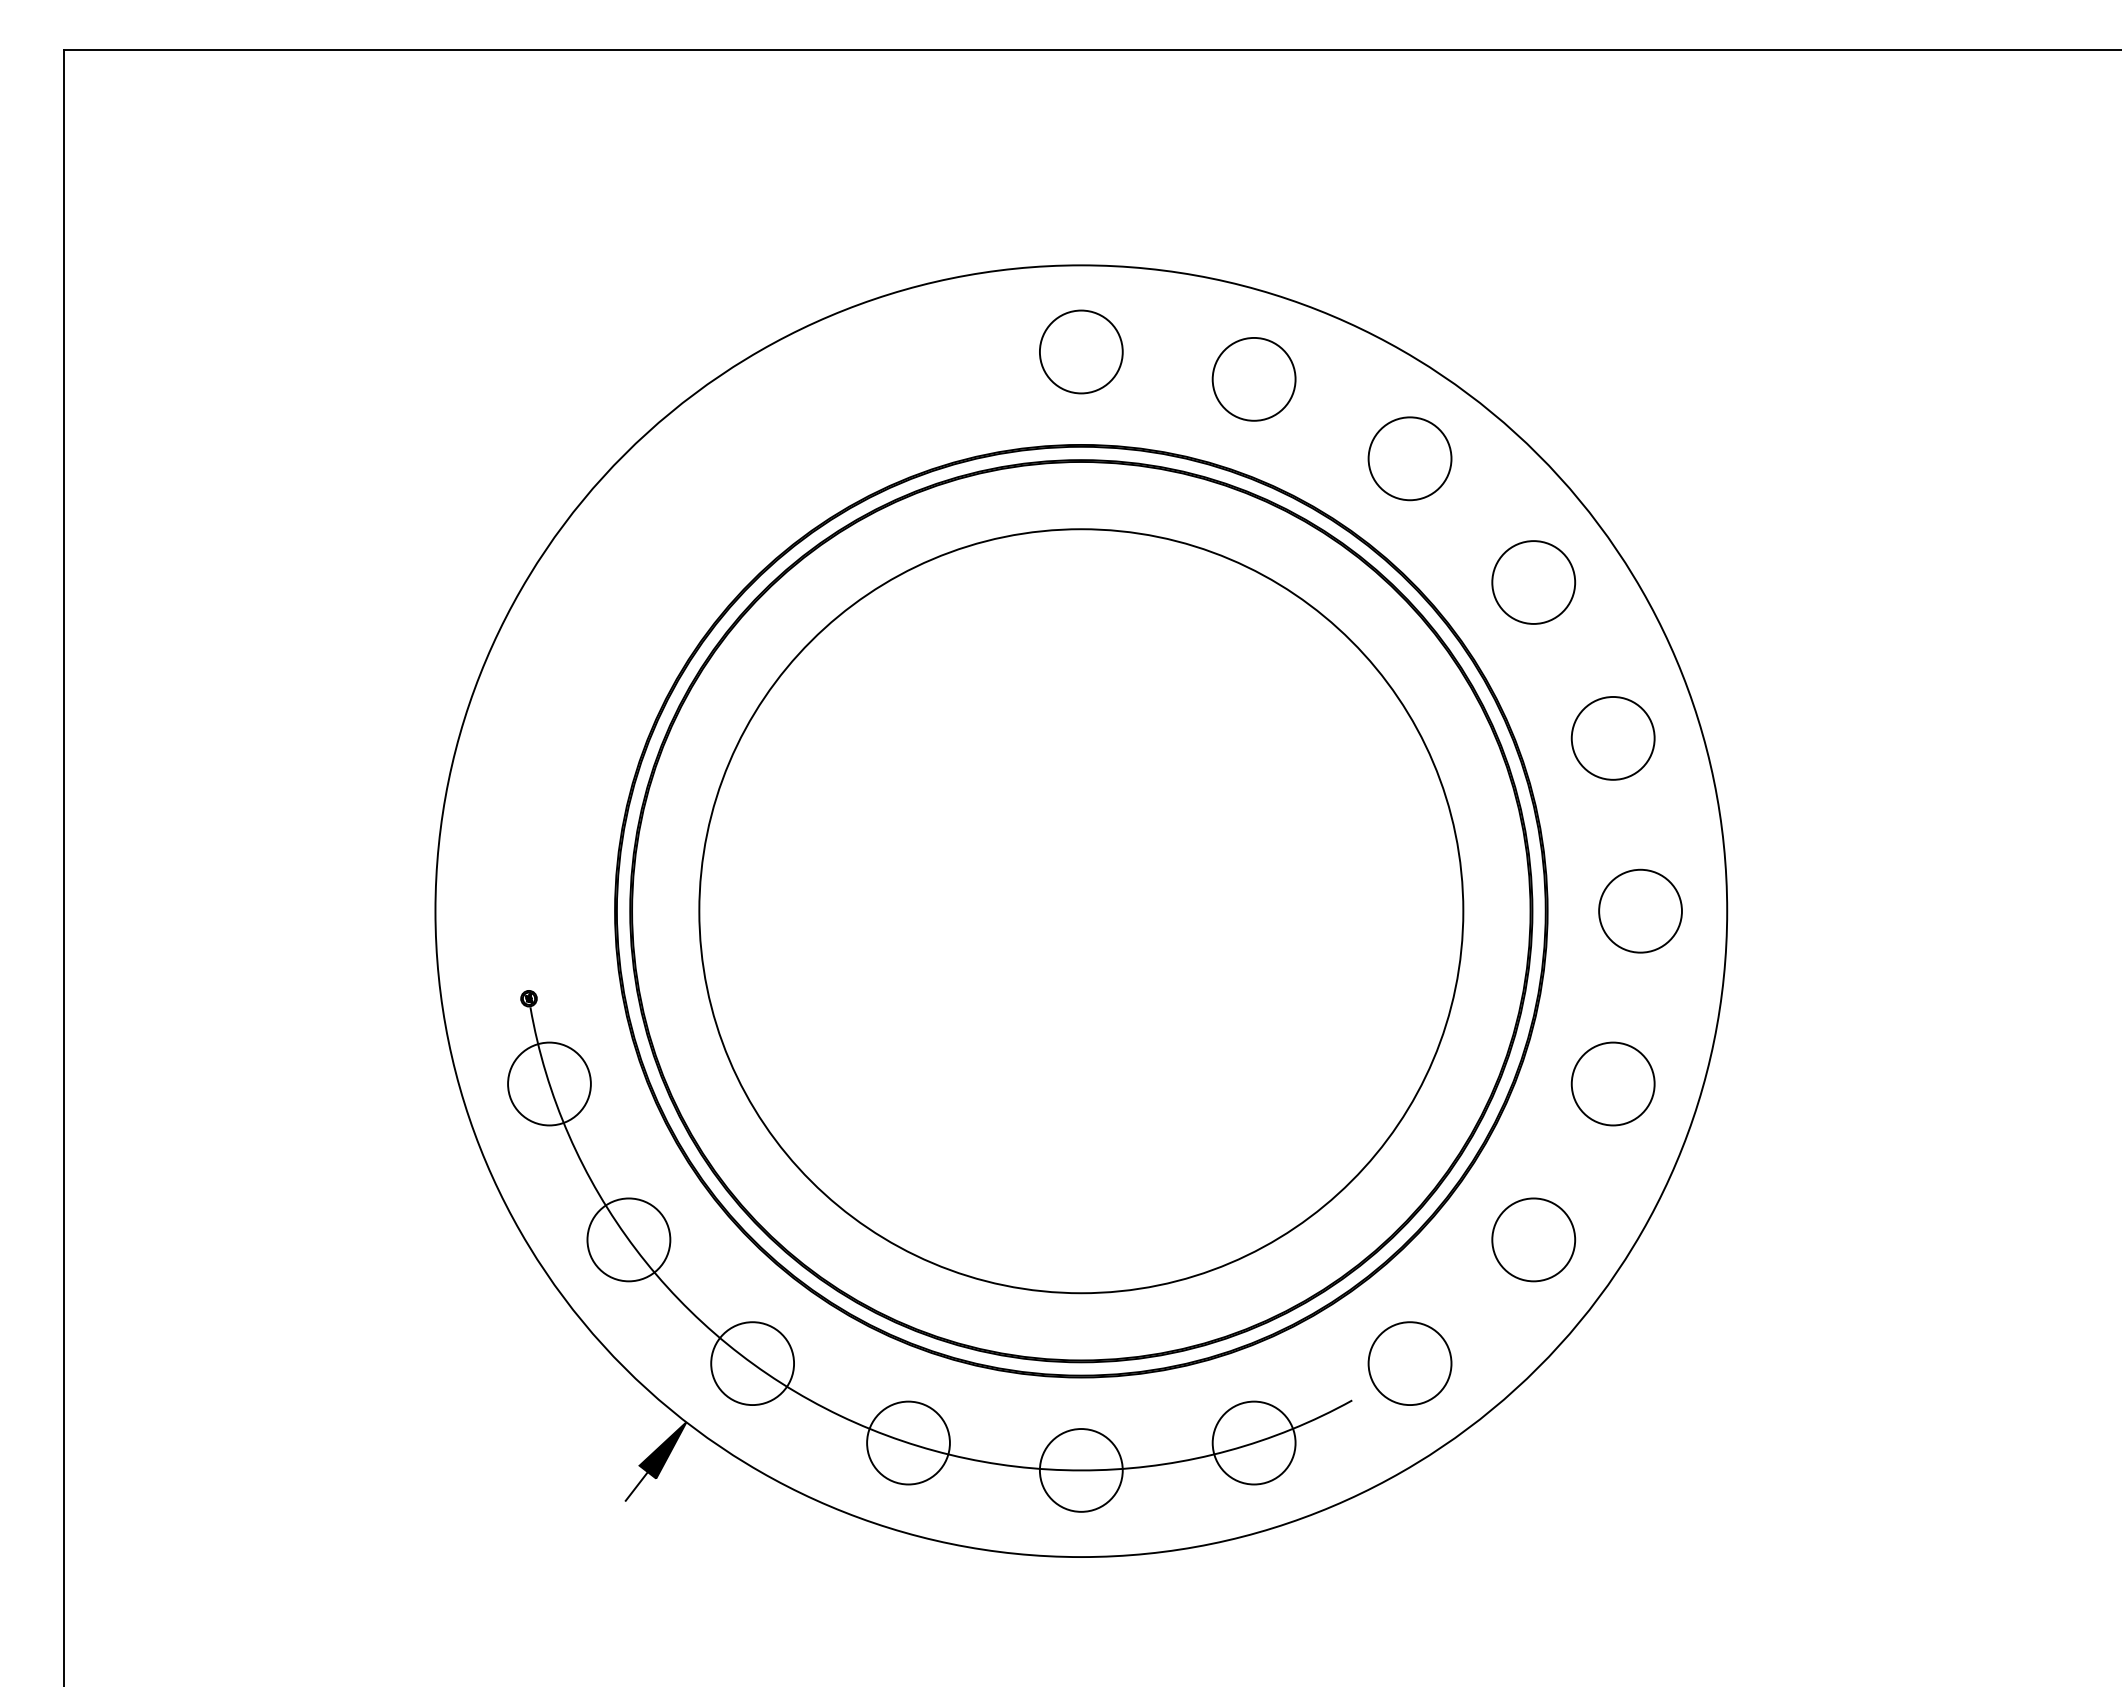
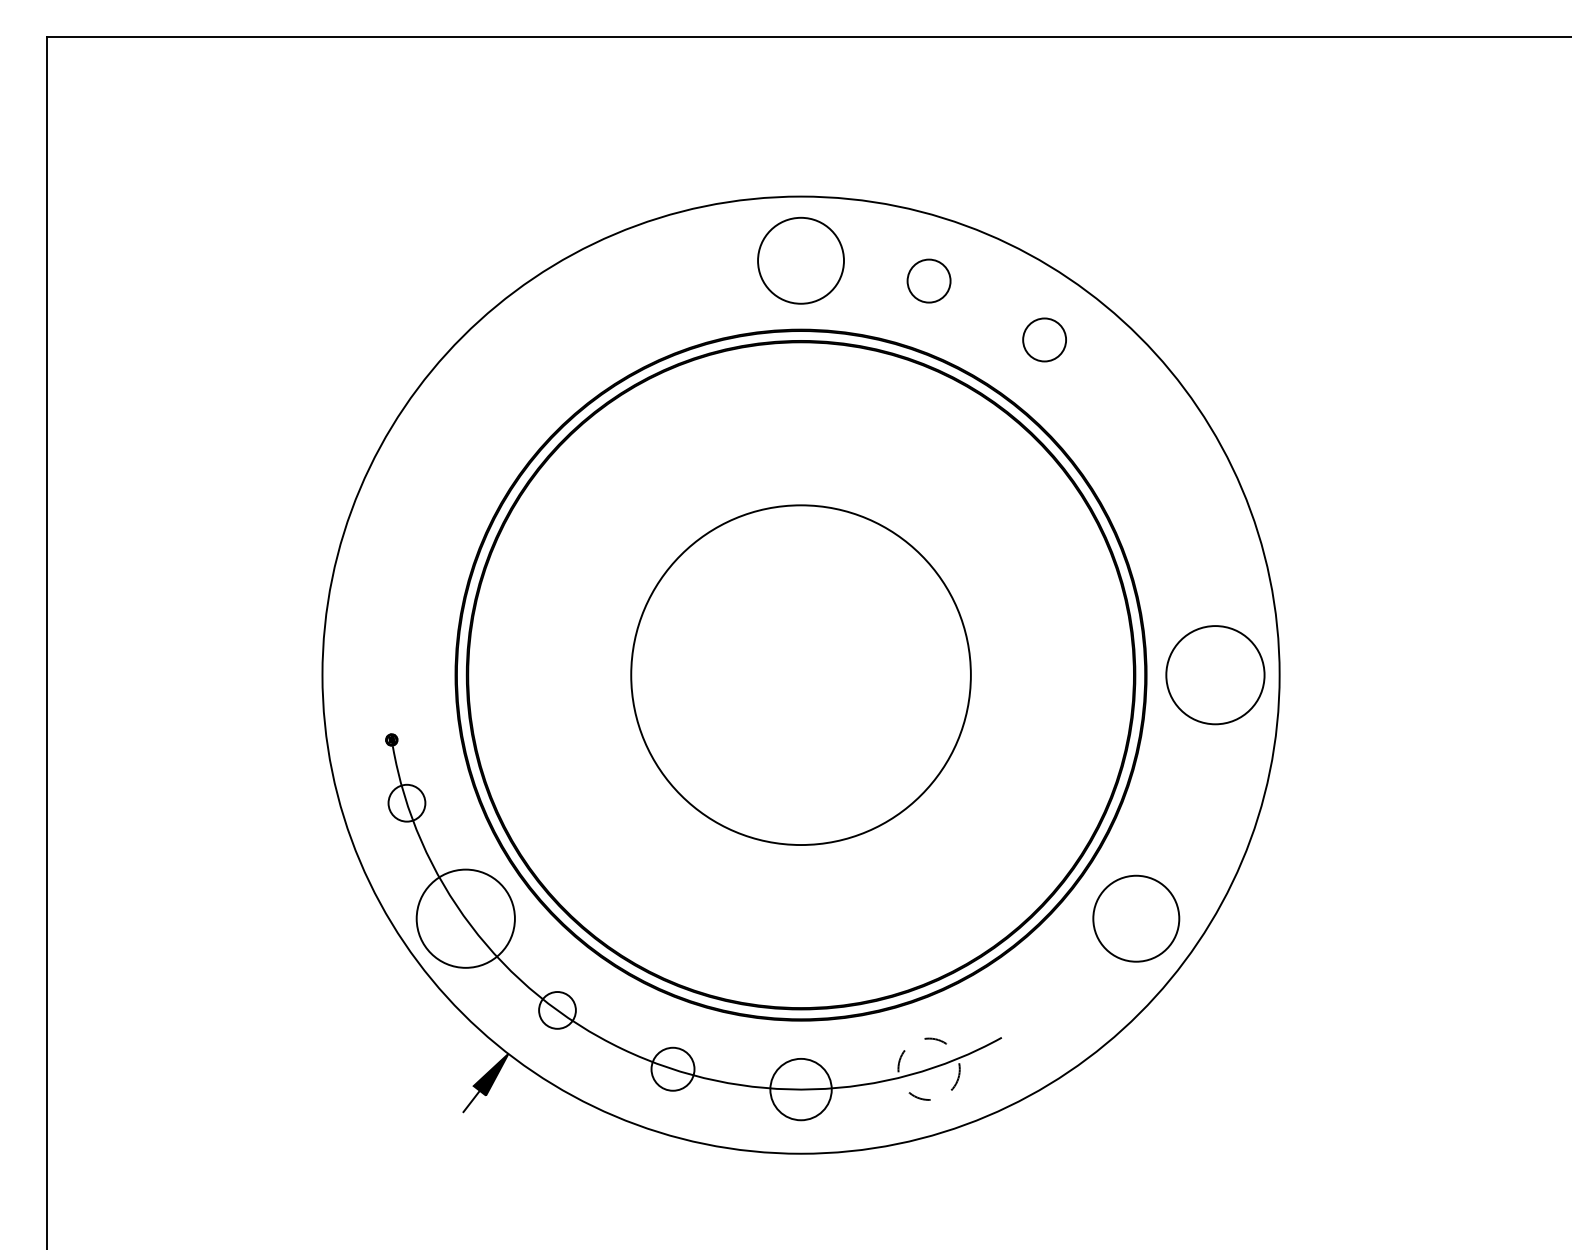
circle: (1081, 351) -> (801, 260), size x1.4
circle: (1253, 379) -> (928, 281), size x0.7
circle: (1409, 458) -> (1044, 339), size x0.7
circle: (1533, 582) -> (1136, 431), removed
circle: (1612, 738) -> (1194, 547), removed
circle: (1640, 910) -> (1215, 674), size x1.6
circle: (1081, 911) -> (801, 675), size x0.6
circle: (549, 1083) -> (406, 802), size x0.6
circle: (1612, 1083) -> (1194, 802), removed
circle: (628, 1239) -> (465, 918), size x1.6
circle: (1533, 1239) -> (1136, 918), size x1.4
circle: (752, 1363) -> (557, 1010), size x0.6
circle: (1409, 1363) -> (1044, 1010), removed
circle: (908, 1442) -> (672, 1068), size x0.7
circle: (1253, 1442) -> (928, 1068), solid -> dashed

